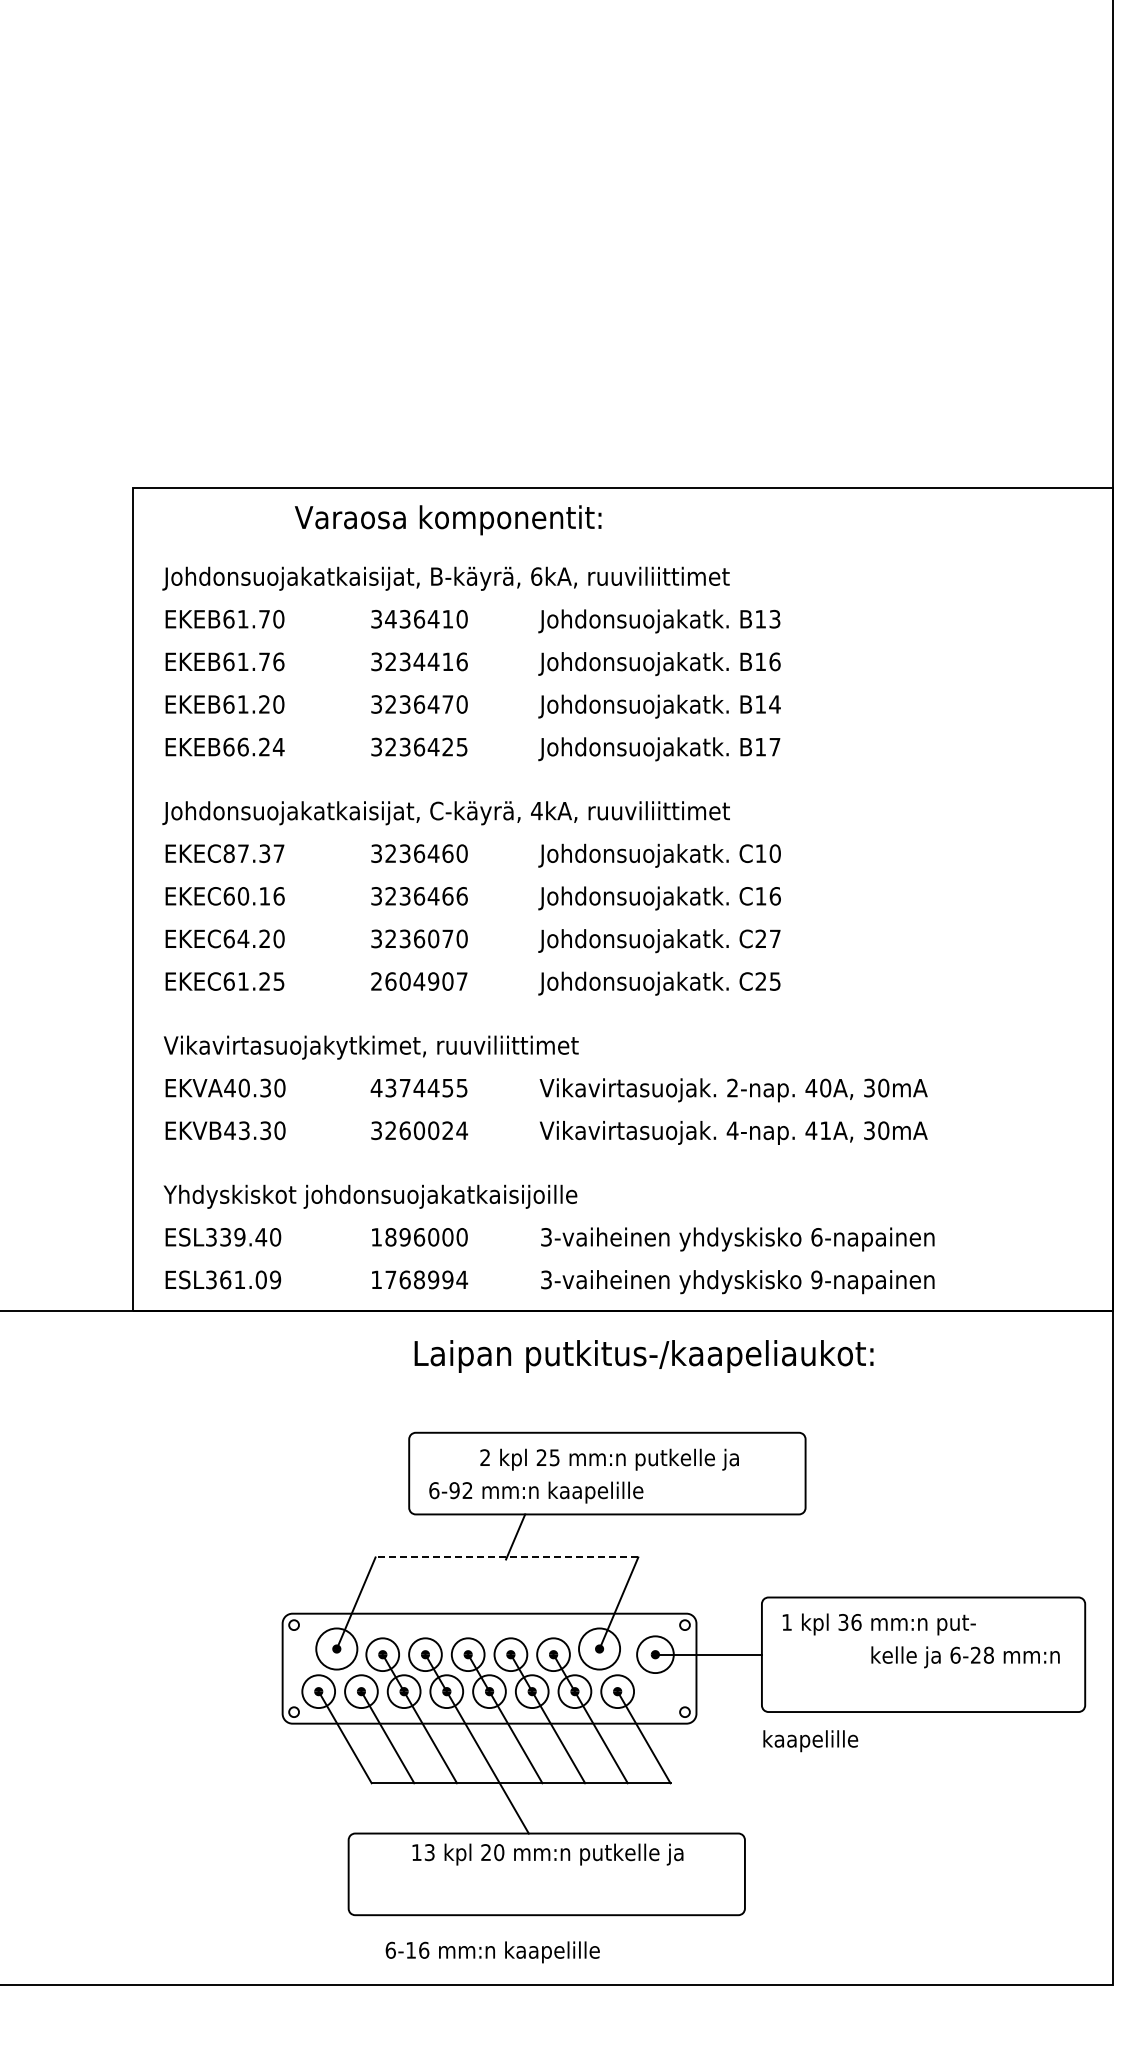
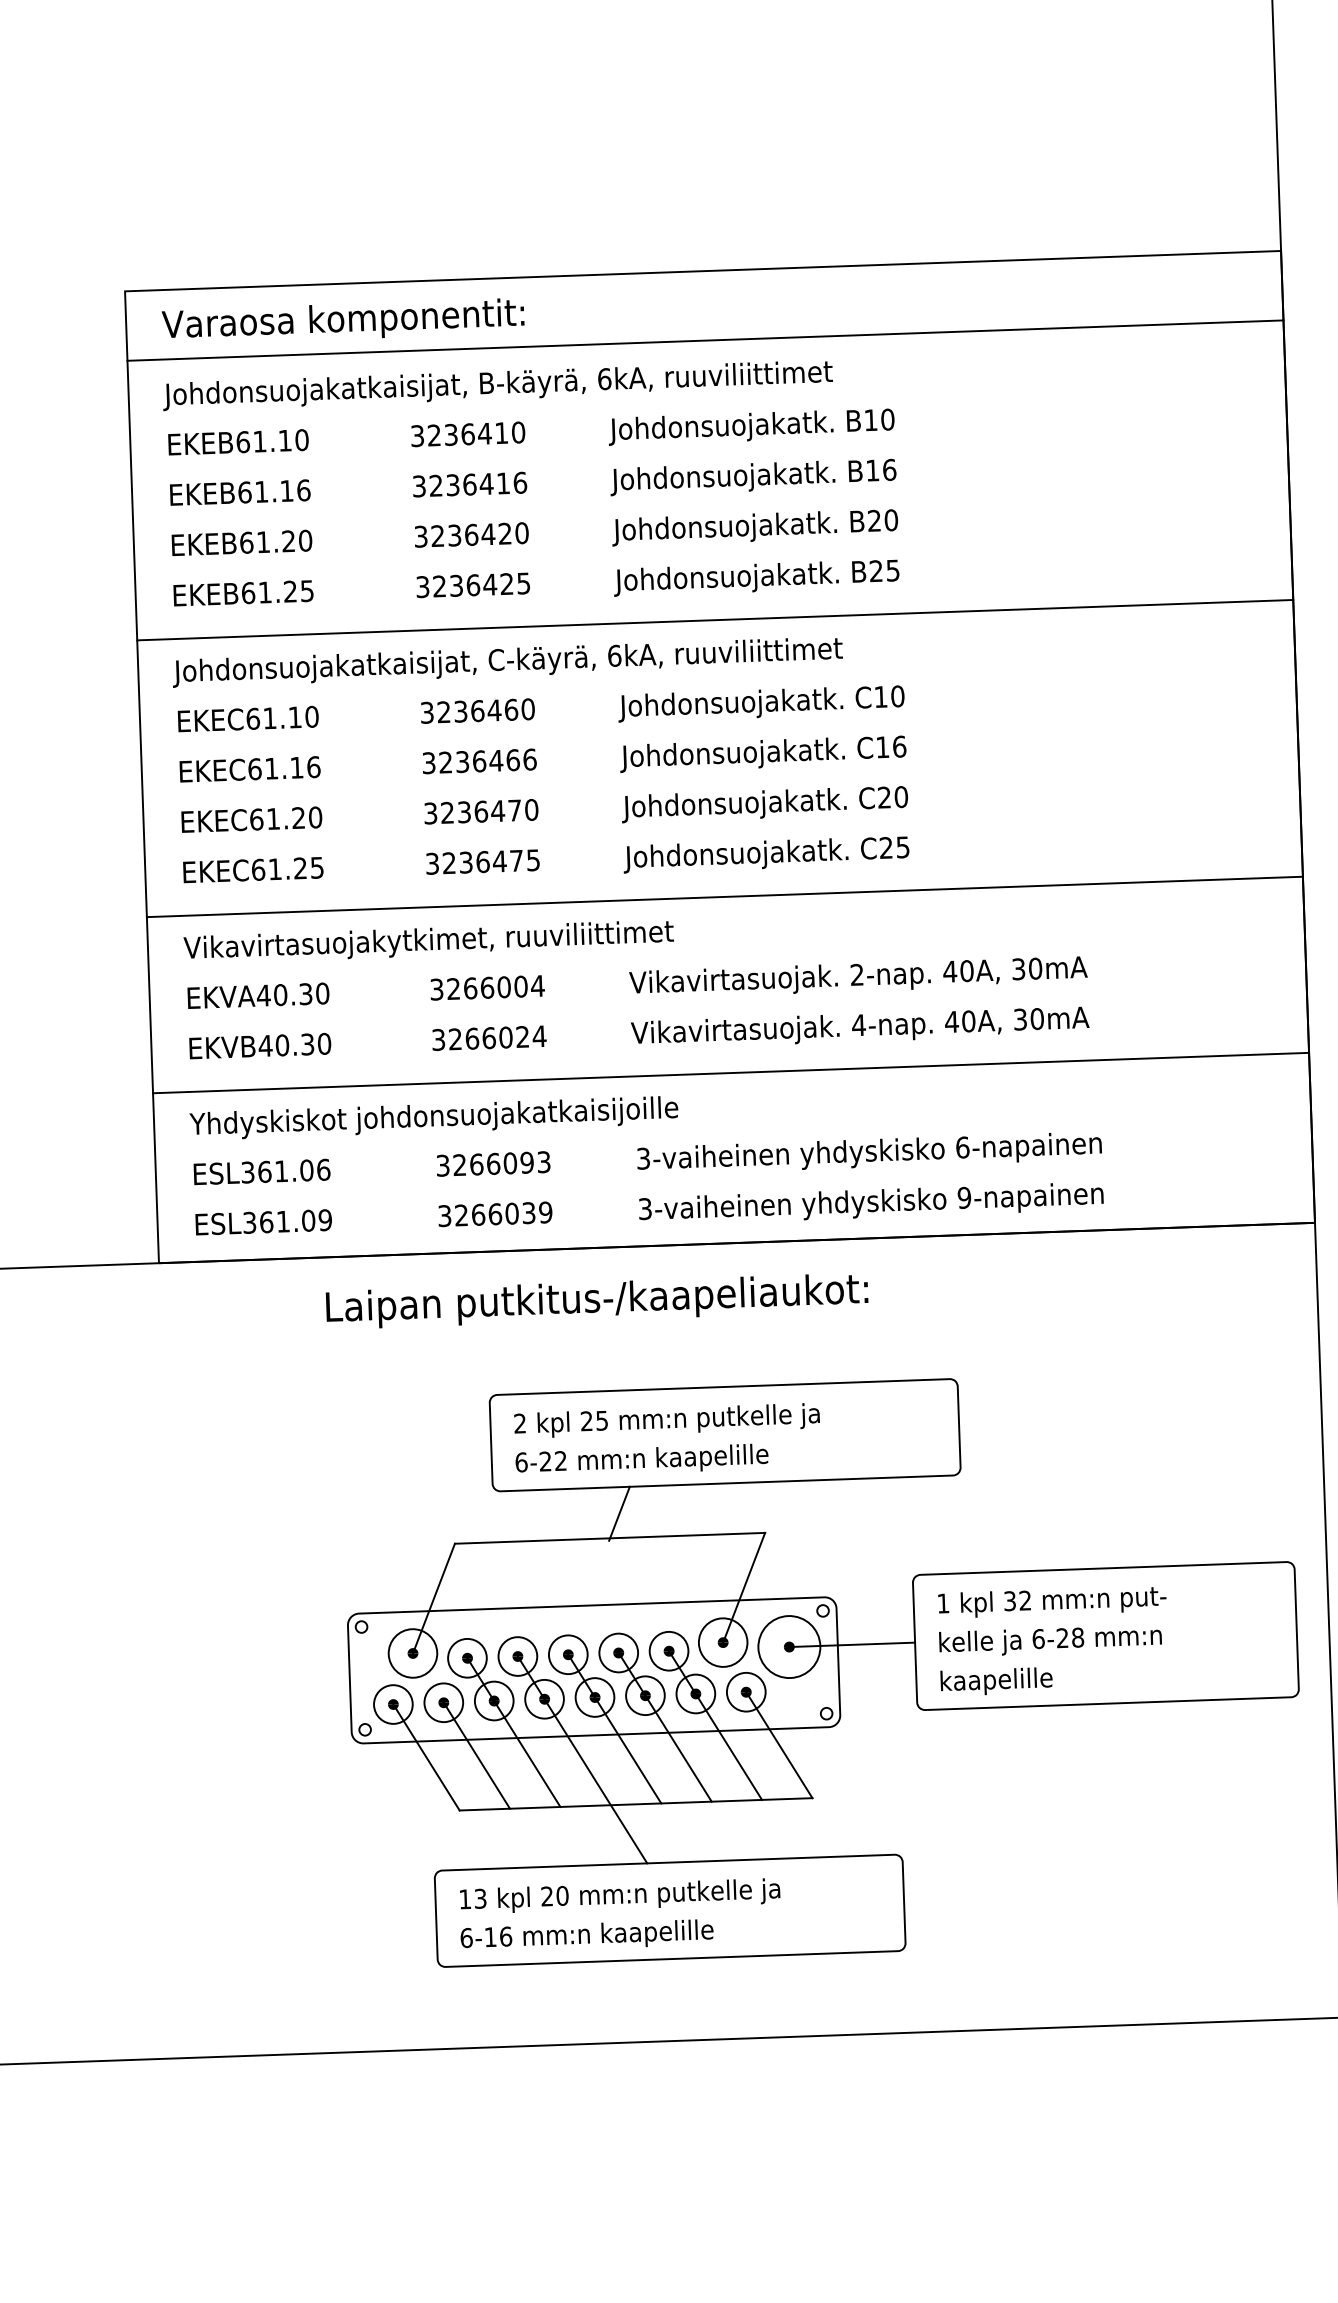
text: (447, 520) -> (342, 321), moved
line: (622, 546) -> (704, 340), added
text: (390, 618) -> (433, 434), 3436410 -> 3236410
text: (264, 619) -> (285, 441), EKEB61.70 -> EKEB61.10
text: (774, 619) -> (887, 419), B13 -> B10
text: (264, 661) -> (286, 490), EKEB61.76 -> EKEB61.16
text: (419, 661) -> (469, 484), 3234416 -> 3236416
text: (447, 704) -> (504, 533), 3236470 -> 3236420
text: (767, 704) -> (882, 520), B14 -> B20
text: (260, 746) -> (285, 591), EKEB66.24 -> EKEB61.25
text: (767, 746) -> (884, 570), B17 -> B25
line: (622, 783) -> (714, 619), added
text: (536, 810) -> (614, 655), 4kA, -> 6kA,
text: (253, 853) -> (281, 717), EKEC87.37 -> EKEC61.10
text: (243, 896) -> (271, 768), EKEC60.16 -> EKEC61.16
text: (243, 938) -> (273, 818), EKEC64.20 -> EKEC61.20
text: (433, 938) -> (497, 810), 3236070 -> 3236470
text: (774, 938) -> (900, 796), C27 -> C20
text: (419, 981) -> (483, 861), 2604907 -> 3236475
line: (622, 1018) -> (724, 897), added
text: (419, 1087) -> (487, 987), 4374455 -> 3266004
text: (243, 1130) -> (281, 1045), EKVB43.30 -> EKVB40.30
text: (419, 1130) -> (489, 1037), 3260024 -> 3266024
text: (825, 1130) -> (968, 1021), 41A, -> 40A,
line: (622, 1167) -> (730, 1073), added
text: (250, 1237) -> (294, 1171), ESL339.40 -> ESL361.06
text: (419, 1237) -> (493, 1164), 1896000 -> 3266093
text: (419, 1279) -> (495, 1213), 1768994 -> 3266039
text: (643, 1356) -> (596, 1301), moved
text: (609, 1459) -> (666, 1420), moved
text: (454, 1490) -> (545, 1461), 6-92 -> 6-22
line: (506, 1557) -> (609, 1538), dashed -> solid
text: (856, 1622) -> (1025, 1600), 36 -> 32
circle: (655, 1654) -> (789, 1646), size x1.43
text: (965, 1657) -> (1050, 1641), moved
text: (810, 1741) -> (996, 1682), moved
text: (547, 1854) -> (619, 1896), moved
text: (492, 1952) -> (586, 1936), moved

